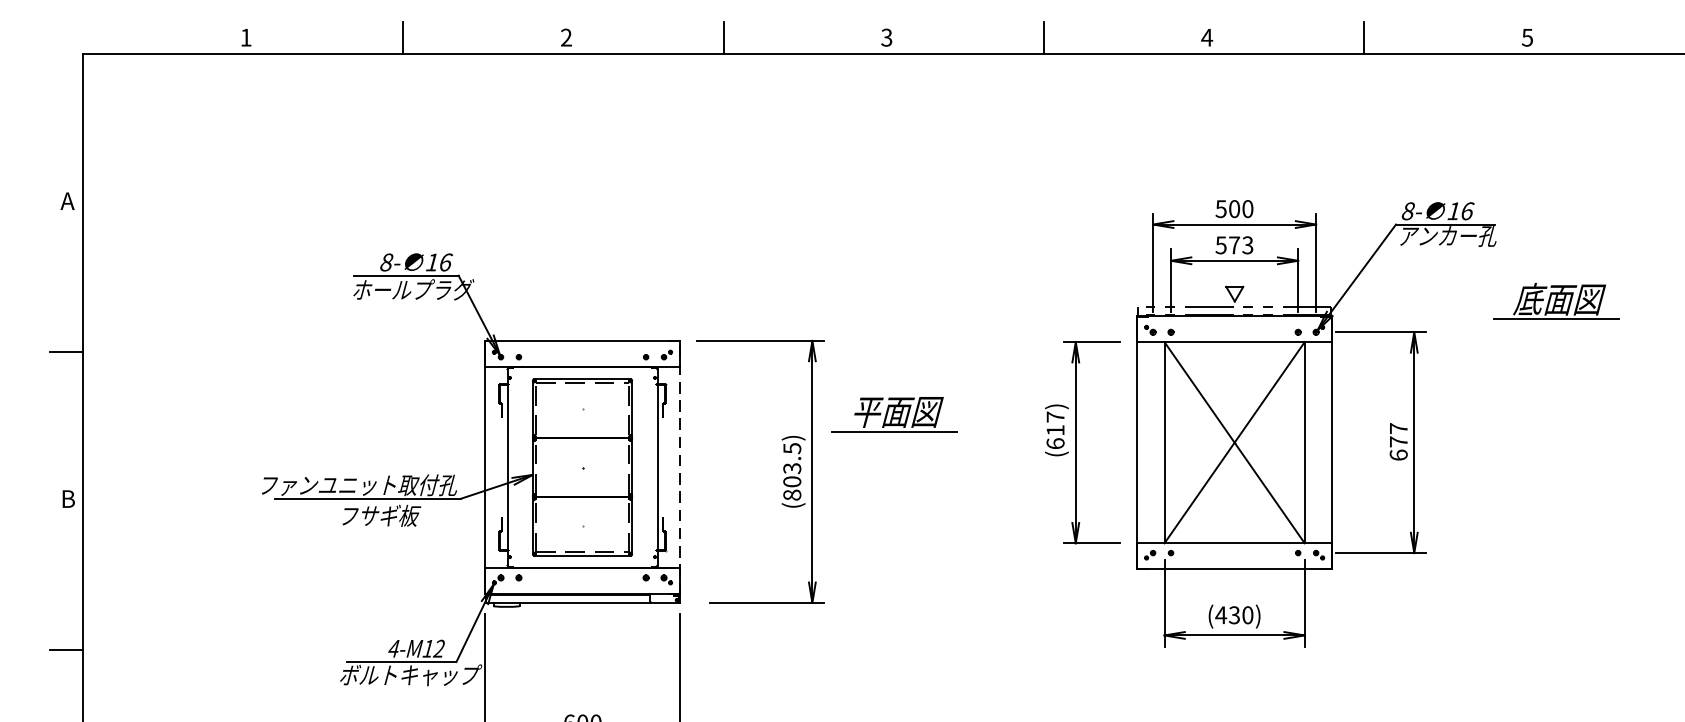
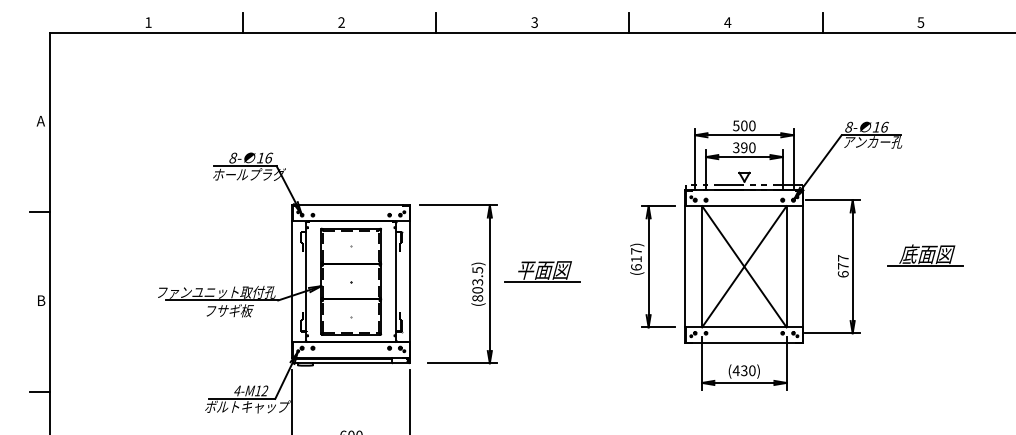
text: (1234, 244) -> (744, 147), 573 -> 390
part: (1556, 301) -> (925, 255), moved
part: (894, 414) -> (542, 271), moved
line: (680, 467) -> (410, 281), dashed -> solid

